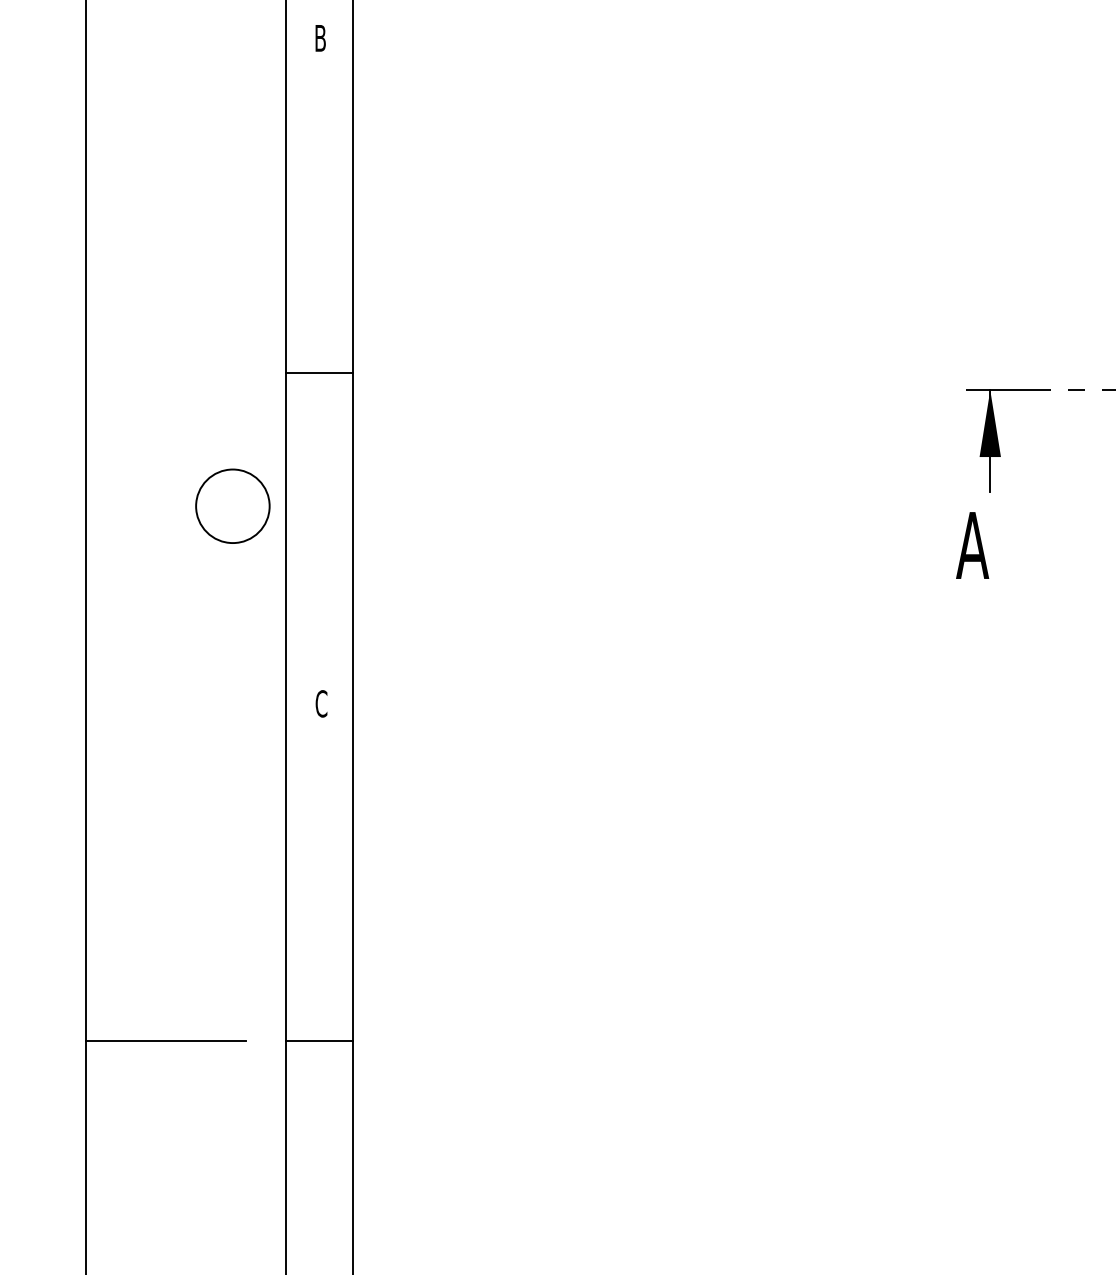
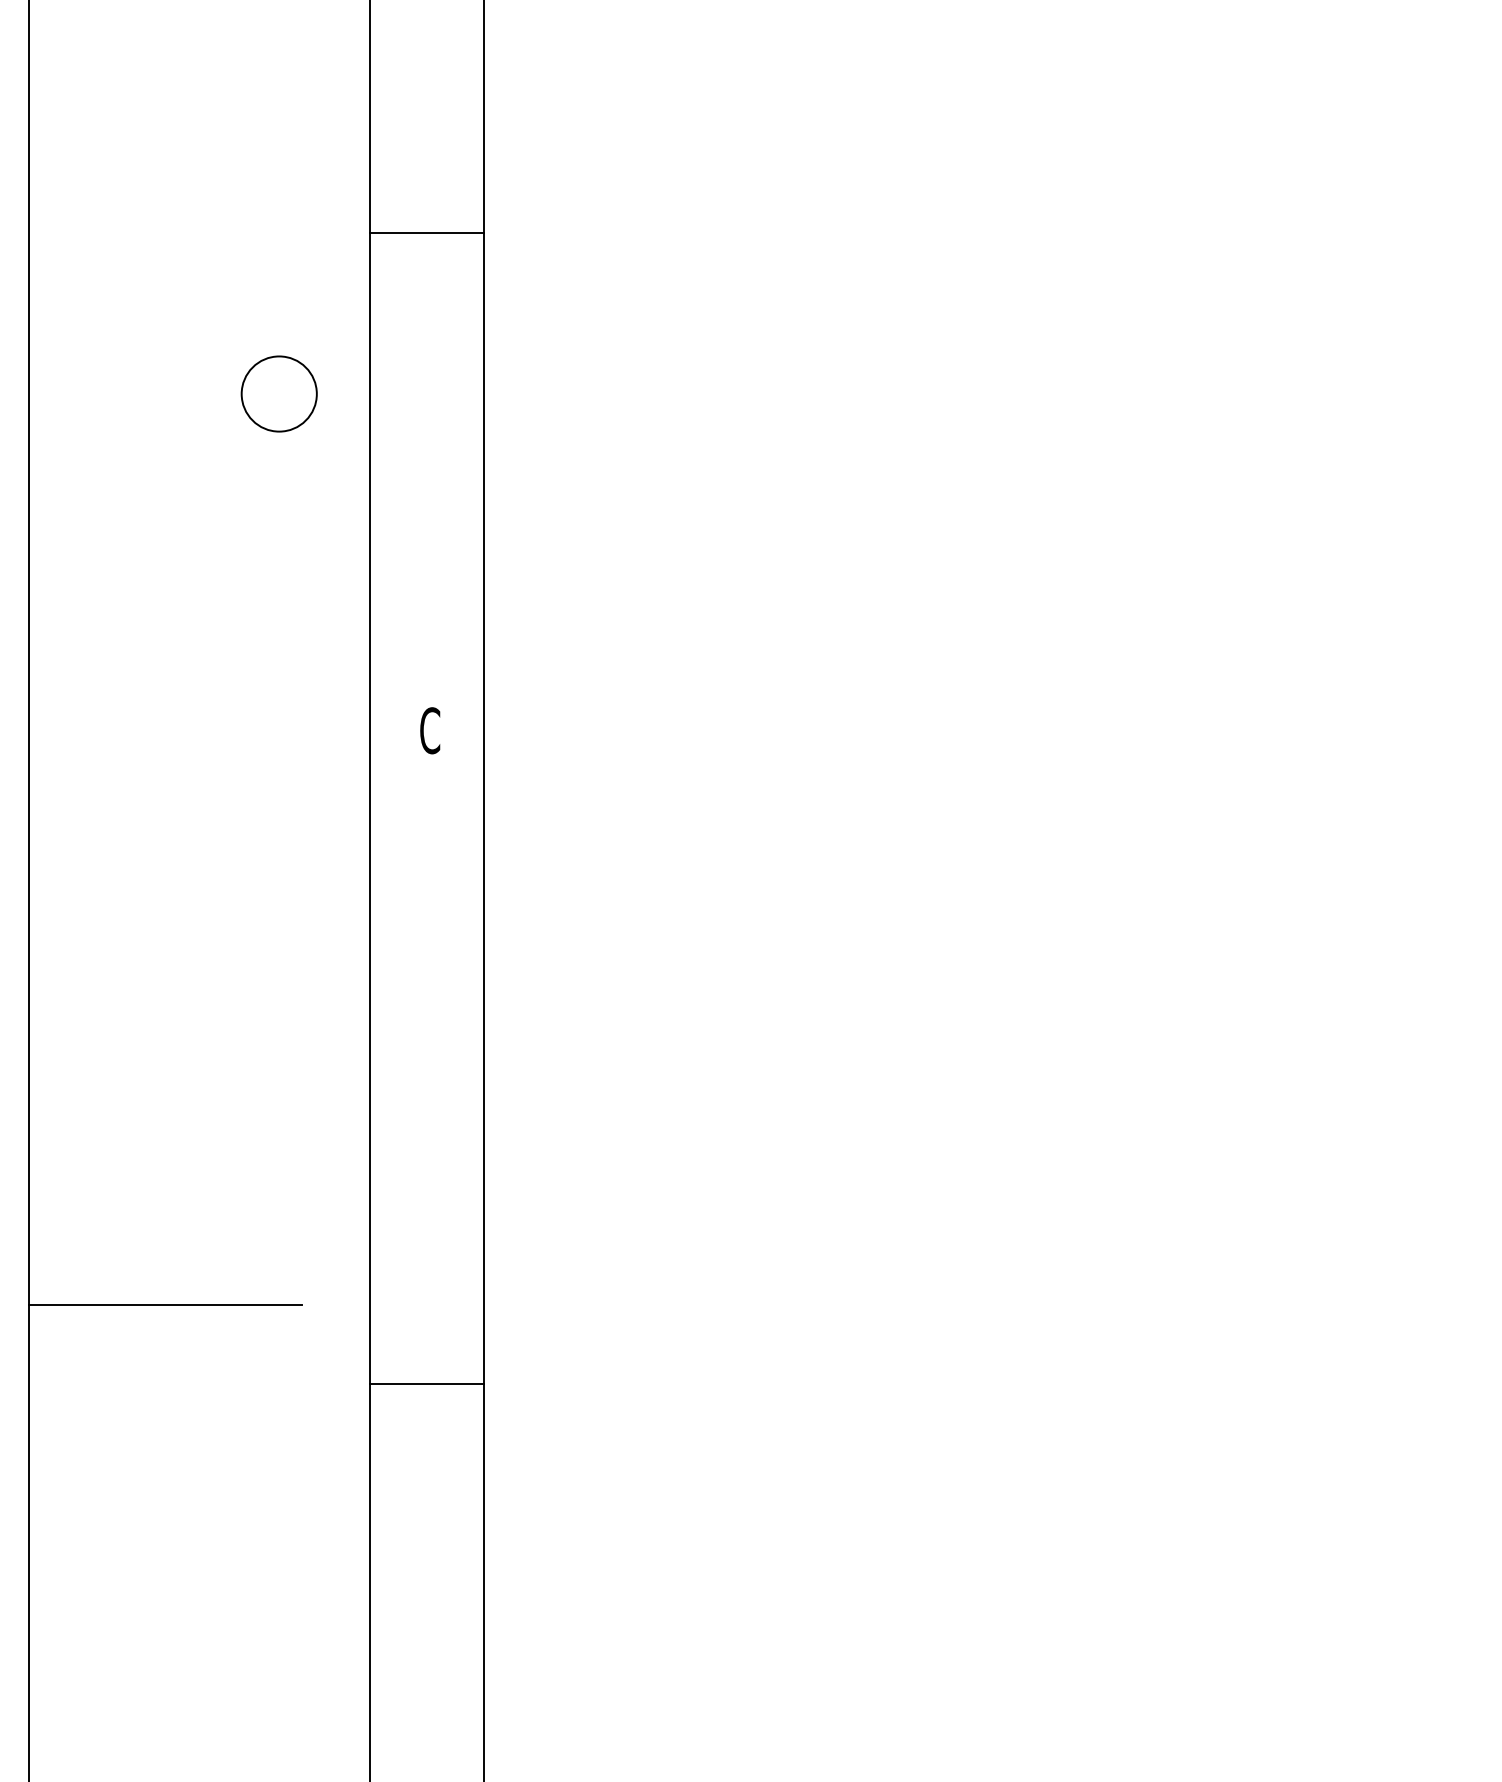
line: (319, 372) -> (426, 232), moved
circle: (232, 505) -> (278, 392), size x0.6
line: (319, 1041) -> (426, 1384), moved

